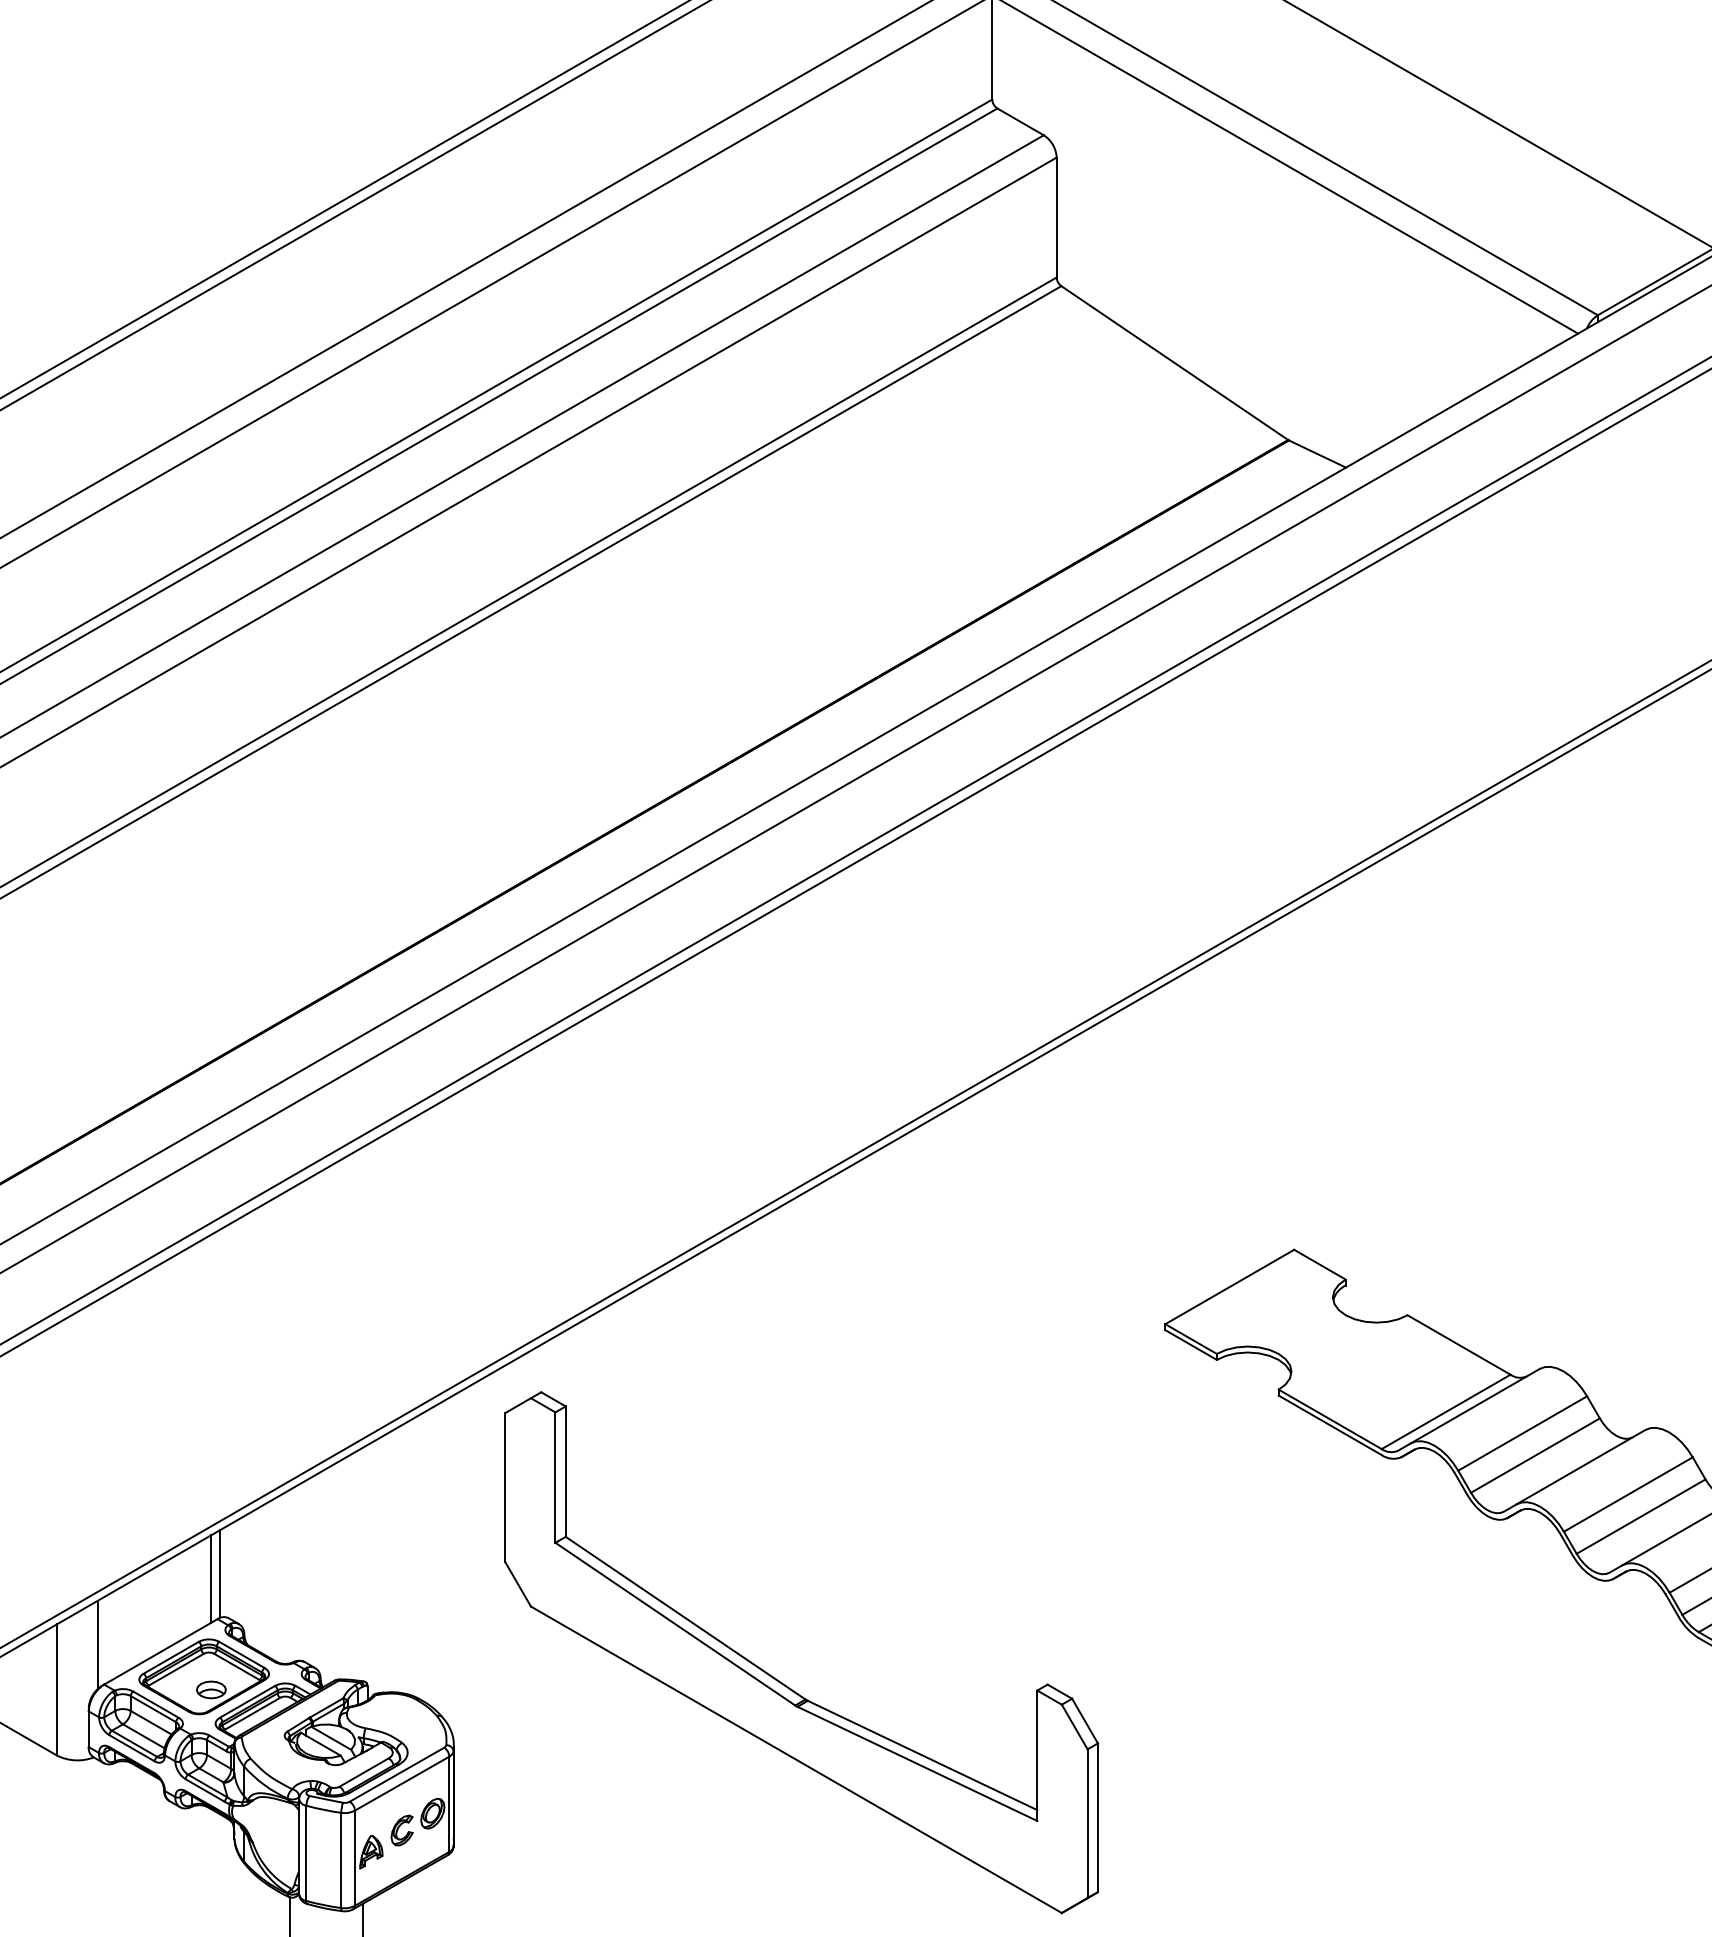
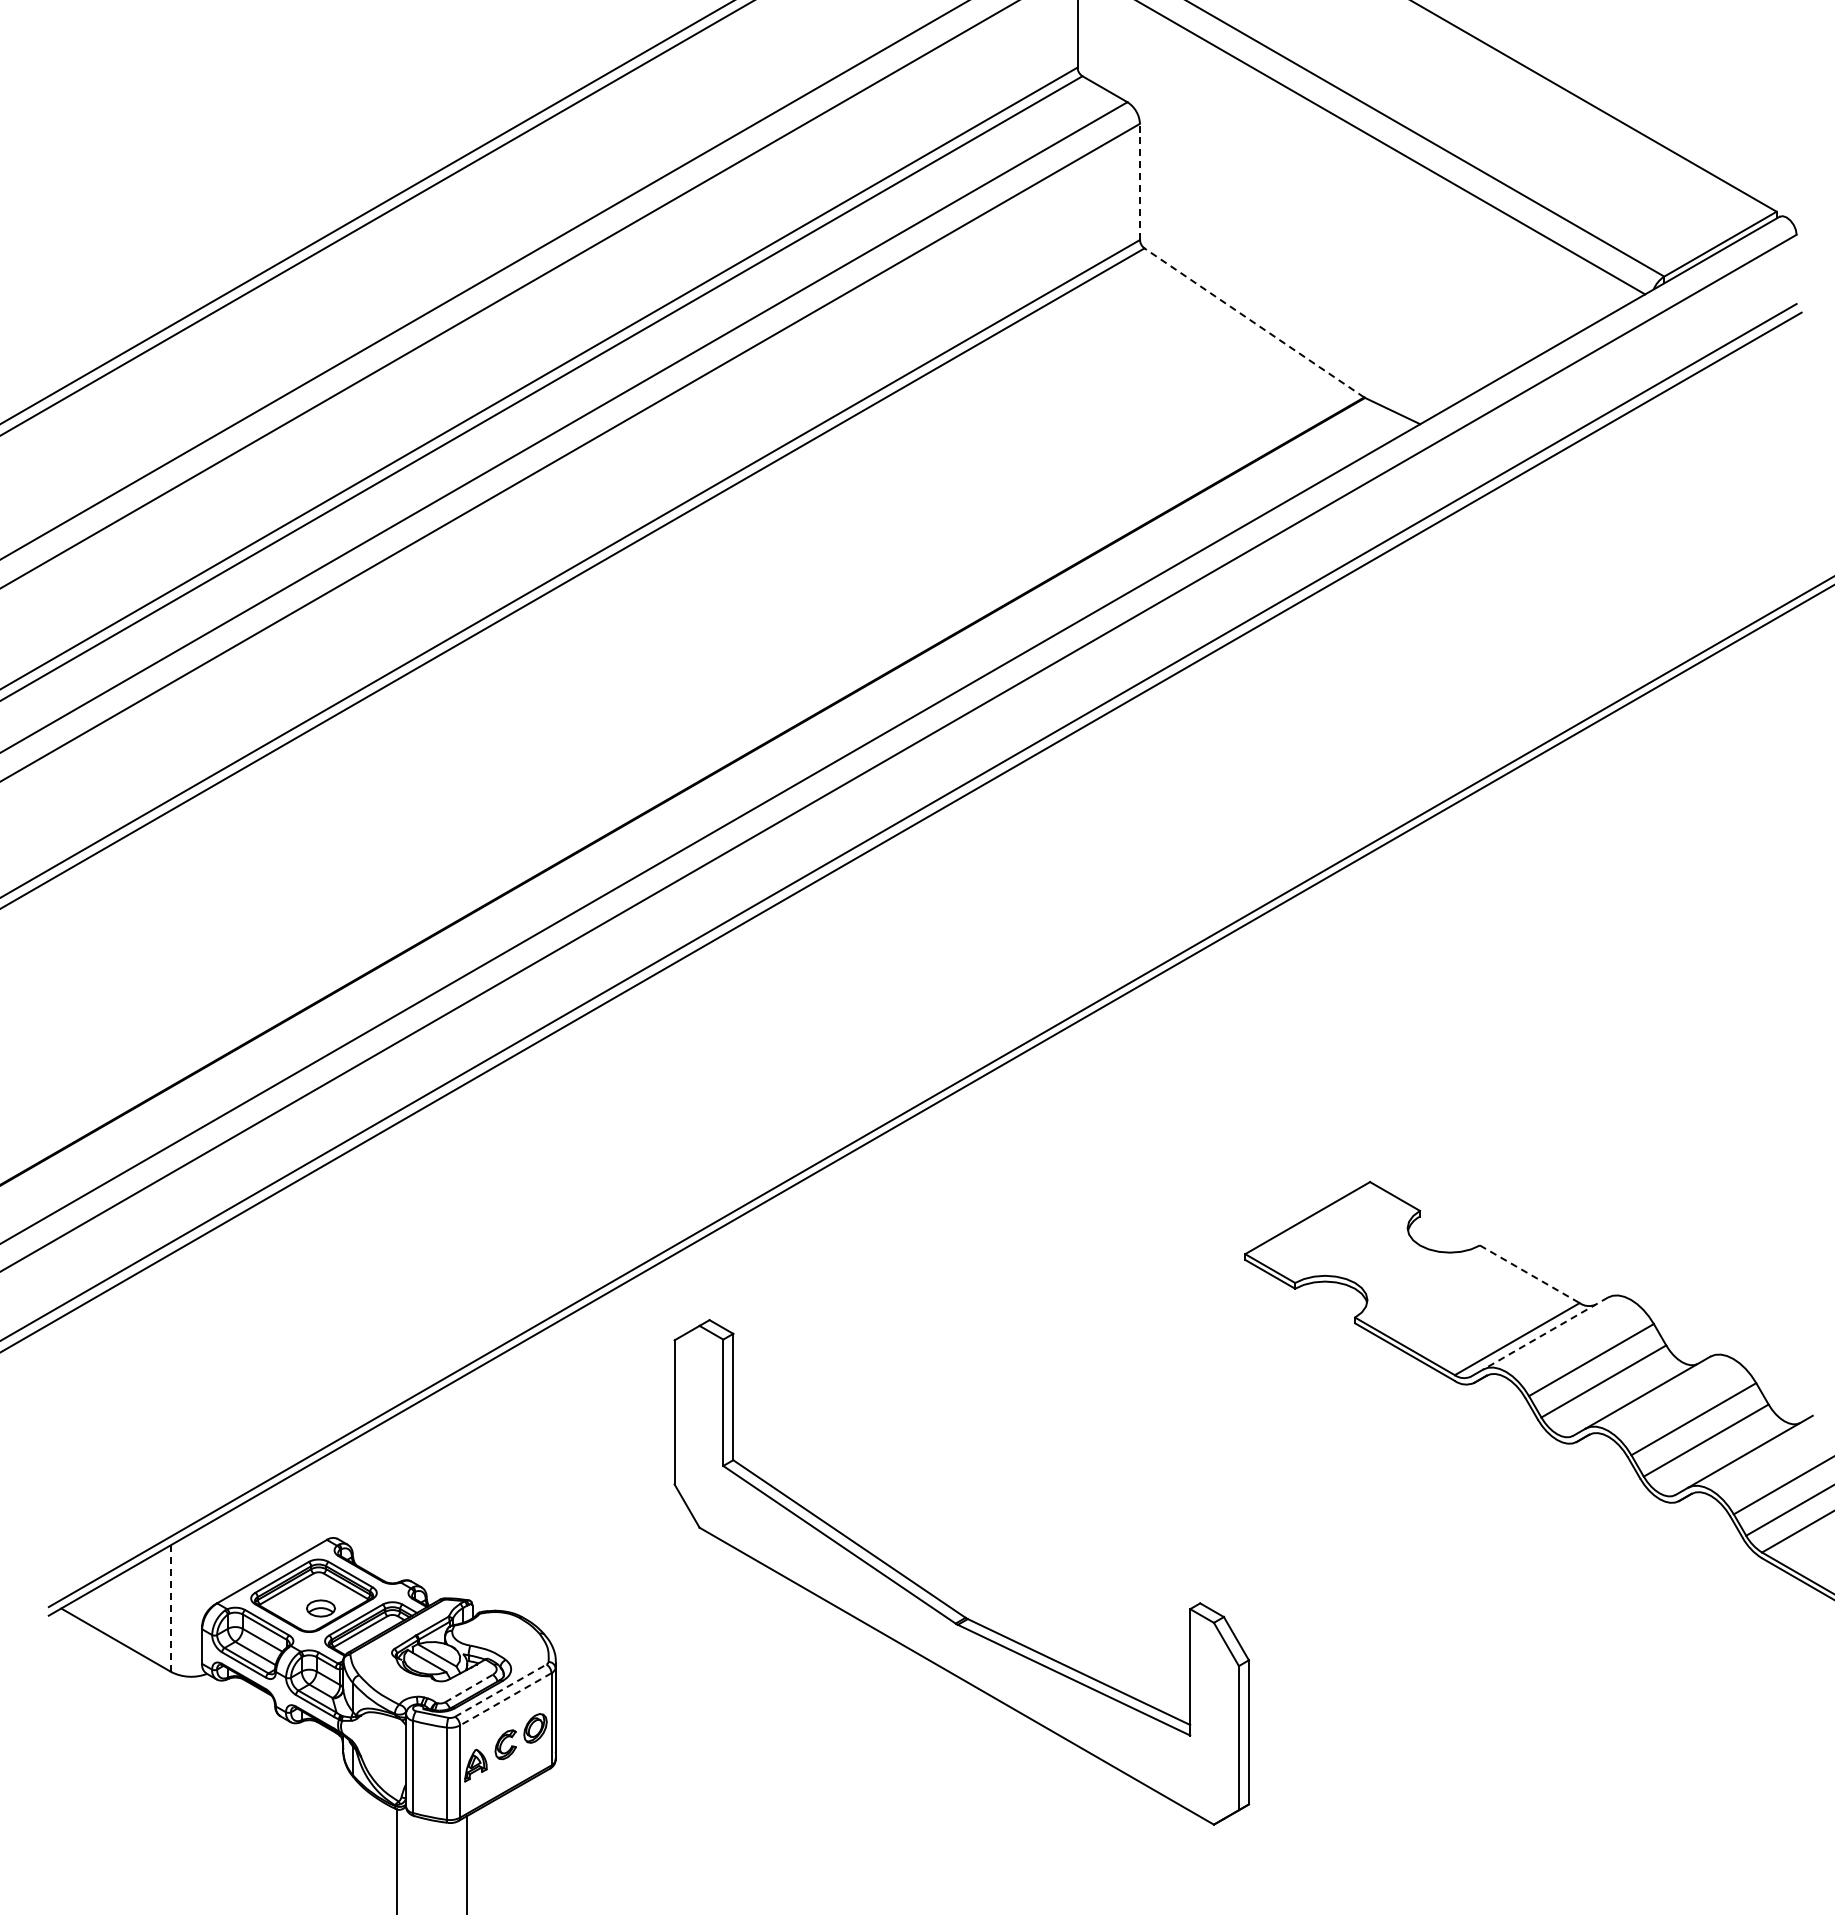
line: (1056, 217) -> (1139, 181), solid -> dashed
line: (1174, 362) -> (1254, 322), solid -> dashed
line: (1458, 1345) -> (1529, 1274), solid -> dashed
line: (1475, 1406) -> (1545, 1333), solid -> dashed
line: (220, 1573) -> (329, 1495), removed
line: (210, 1578) -> (320, 1500), removed
line: (98, 1644) -> (211, 1564), removed
part: (778, 1679) -> (939, 1598), moved
line: (57, 1690) -> (171, 1609), solid -> dashed
line: (364, 1772) -> (469, 1688), solid -> dashed
line: (396, 1774) -> (500, 1690), solid -> dashed
line: (401, 1783) -> (505, 1699), solid -> dashed

